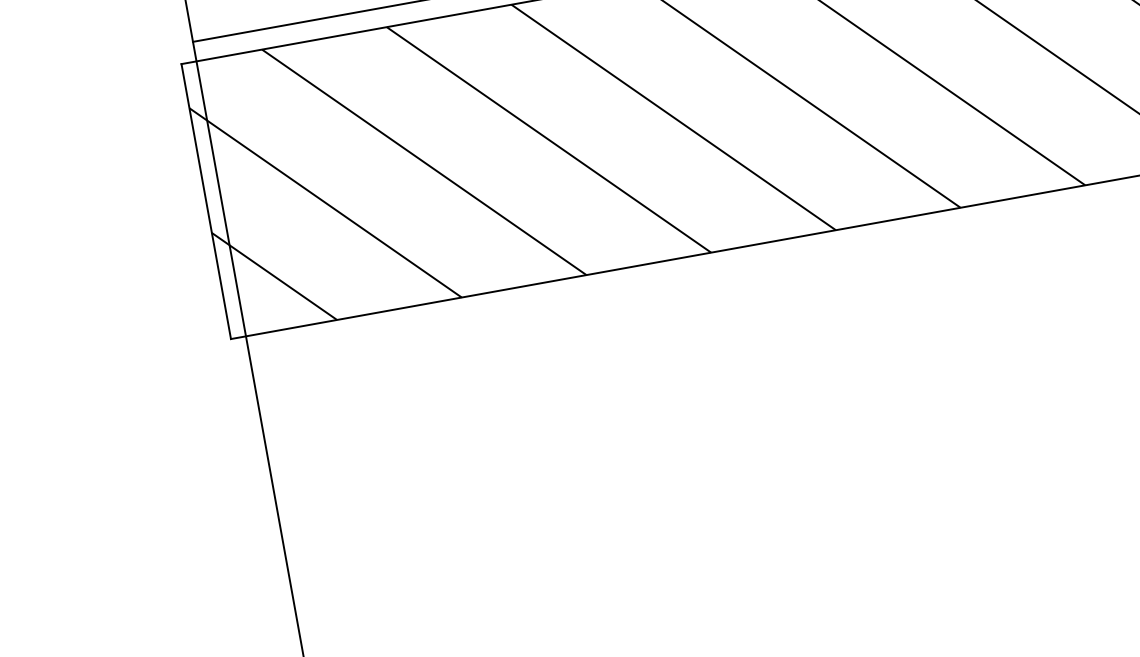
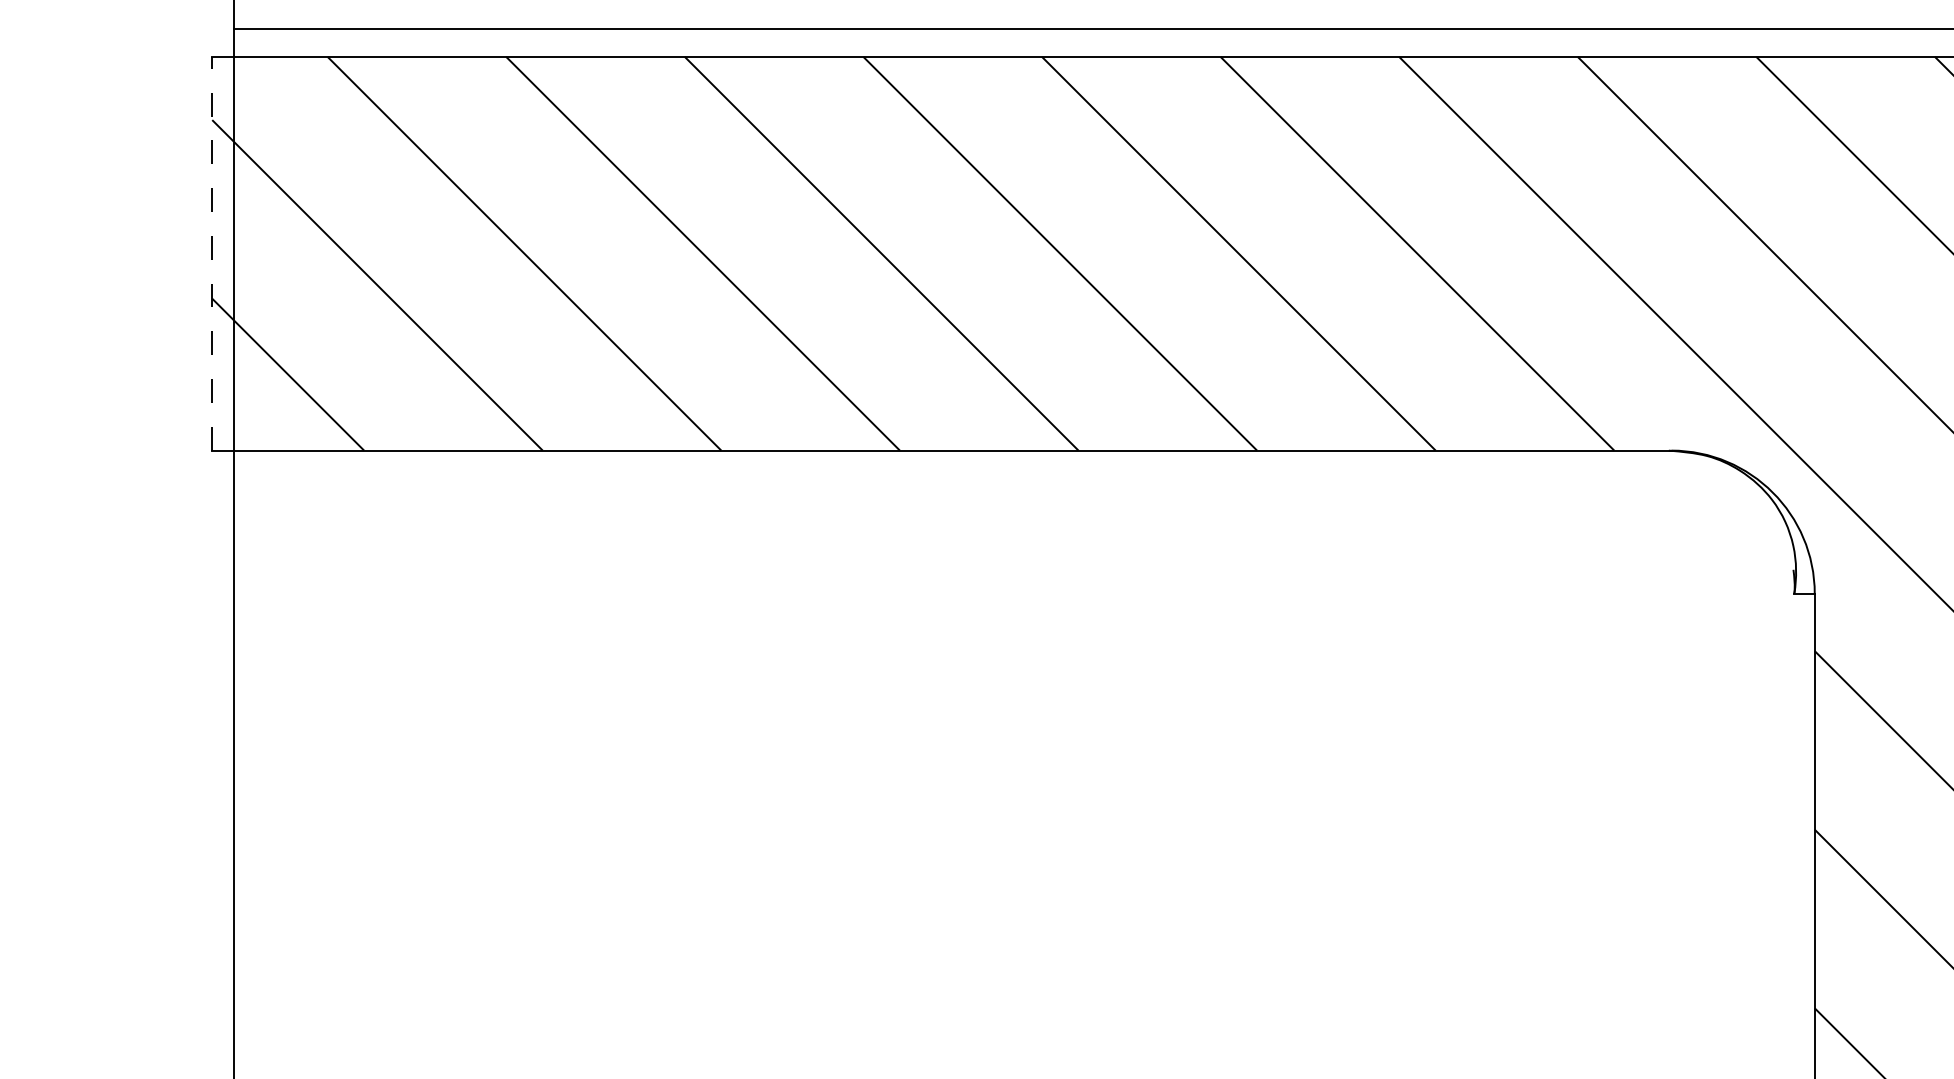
line: (206, 201) -> (212, 253), solid -> dashed

